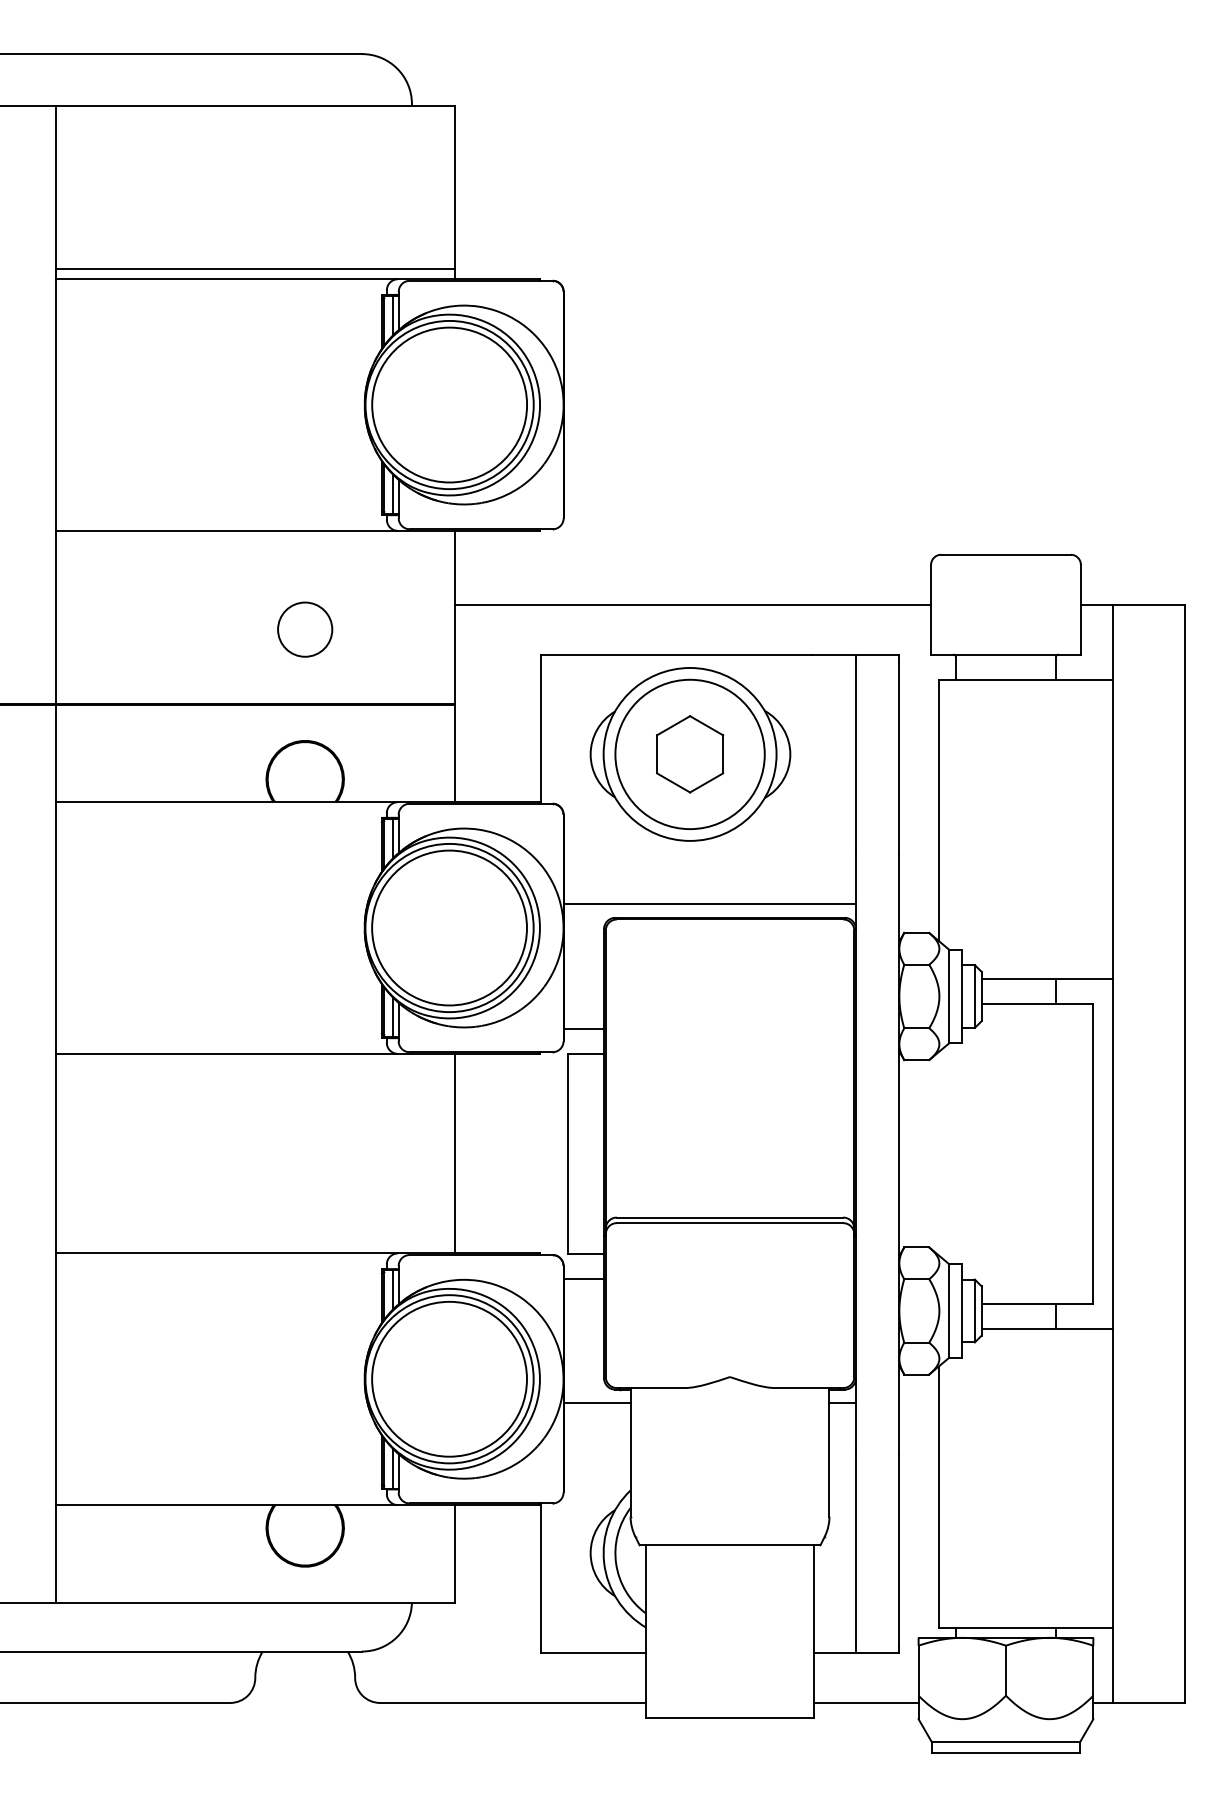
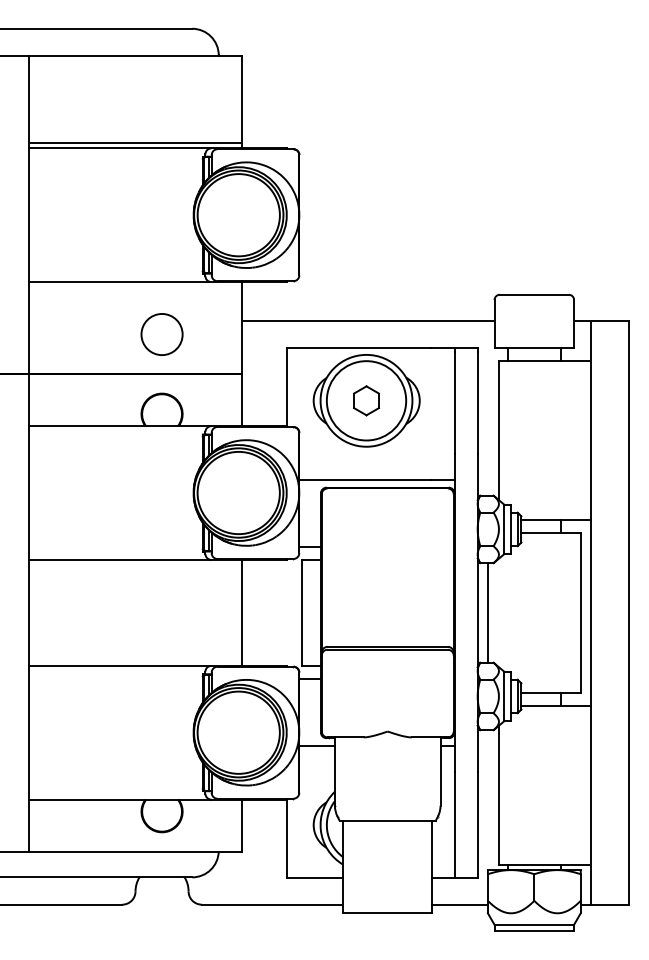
circle: (304, 629) -> (161, 334), size x1.43
part: (690, 753) -> (366, 400), size x0.71
line: (917, 1152) -> (487, 612), added

